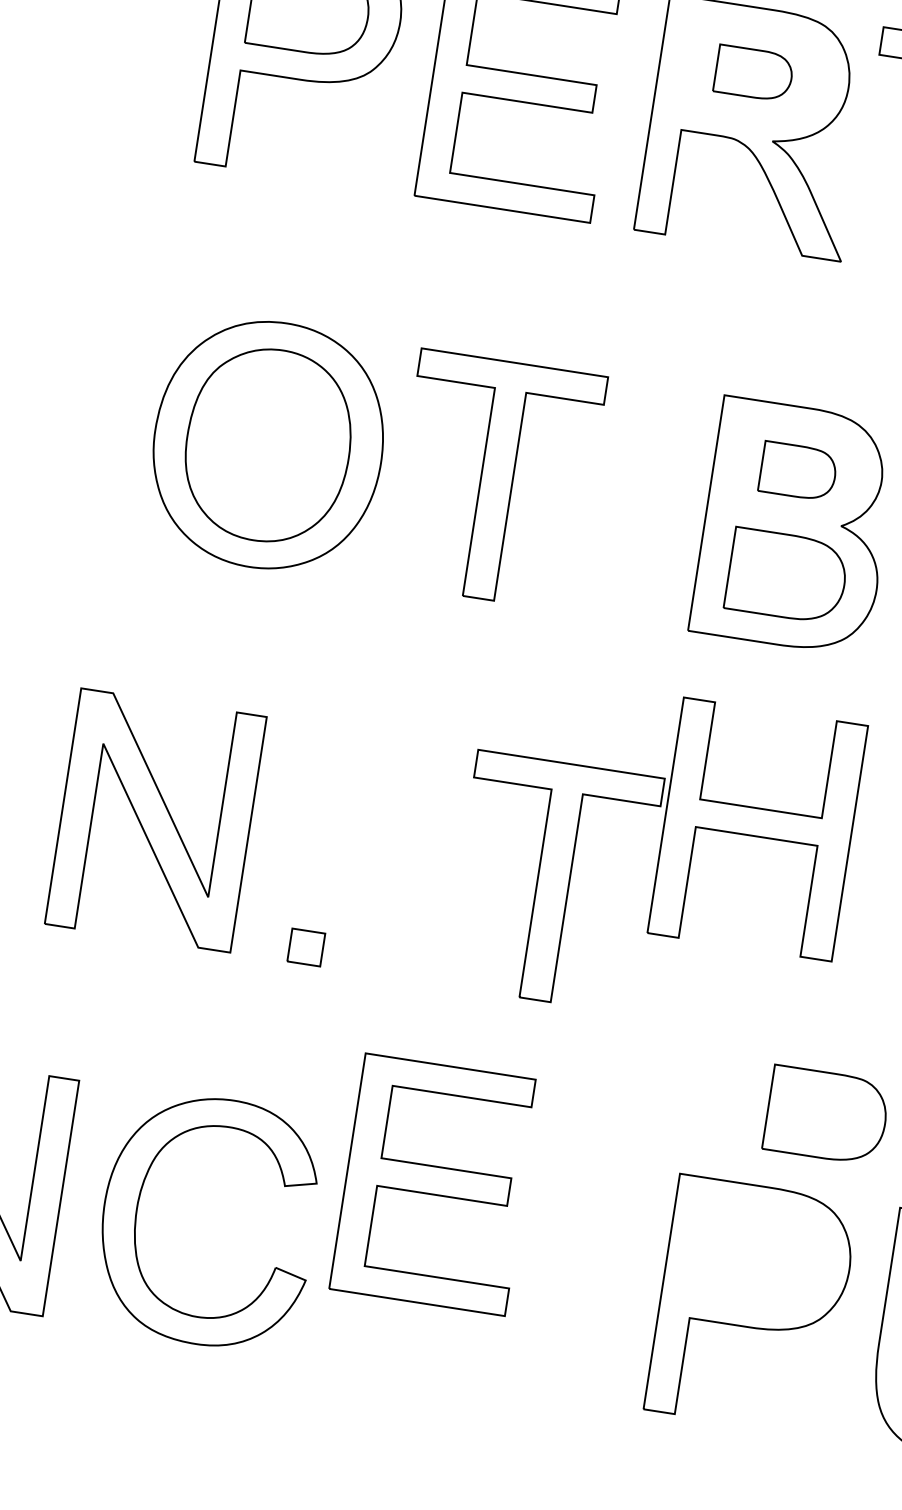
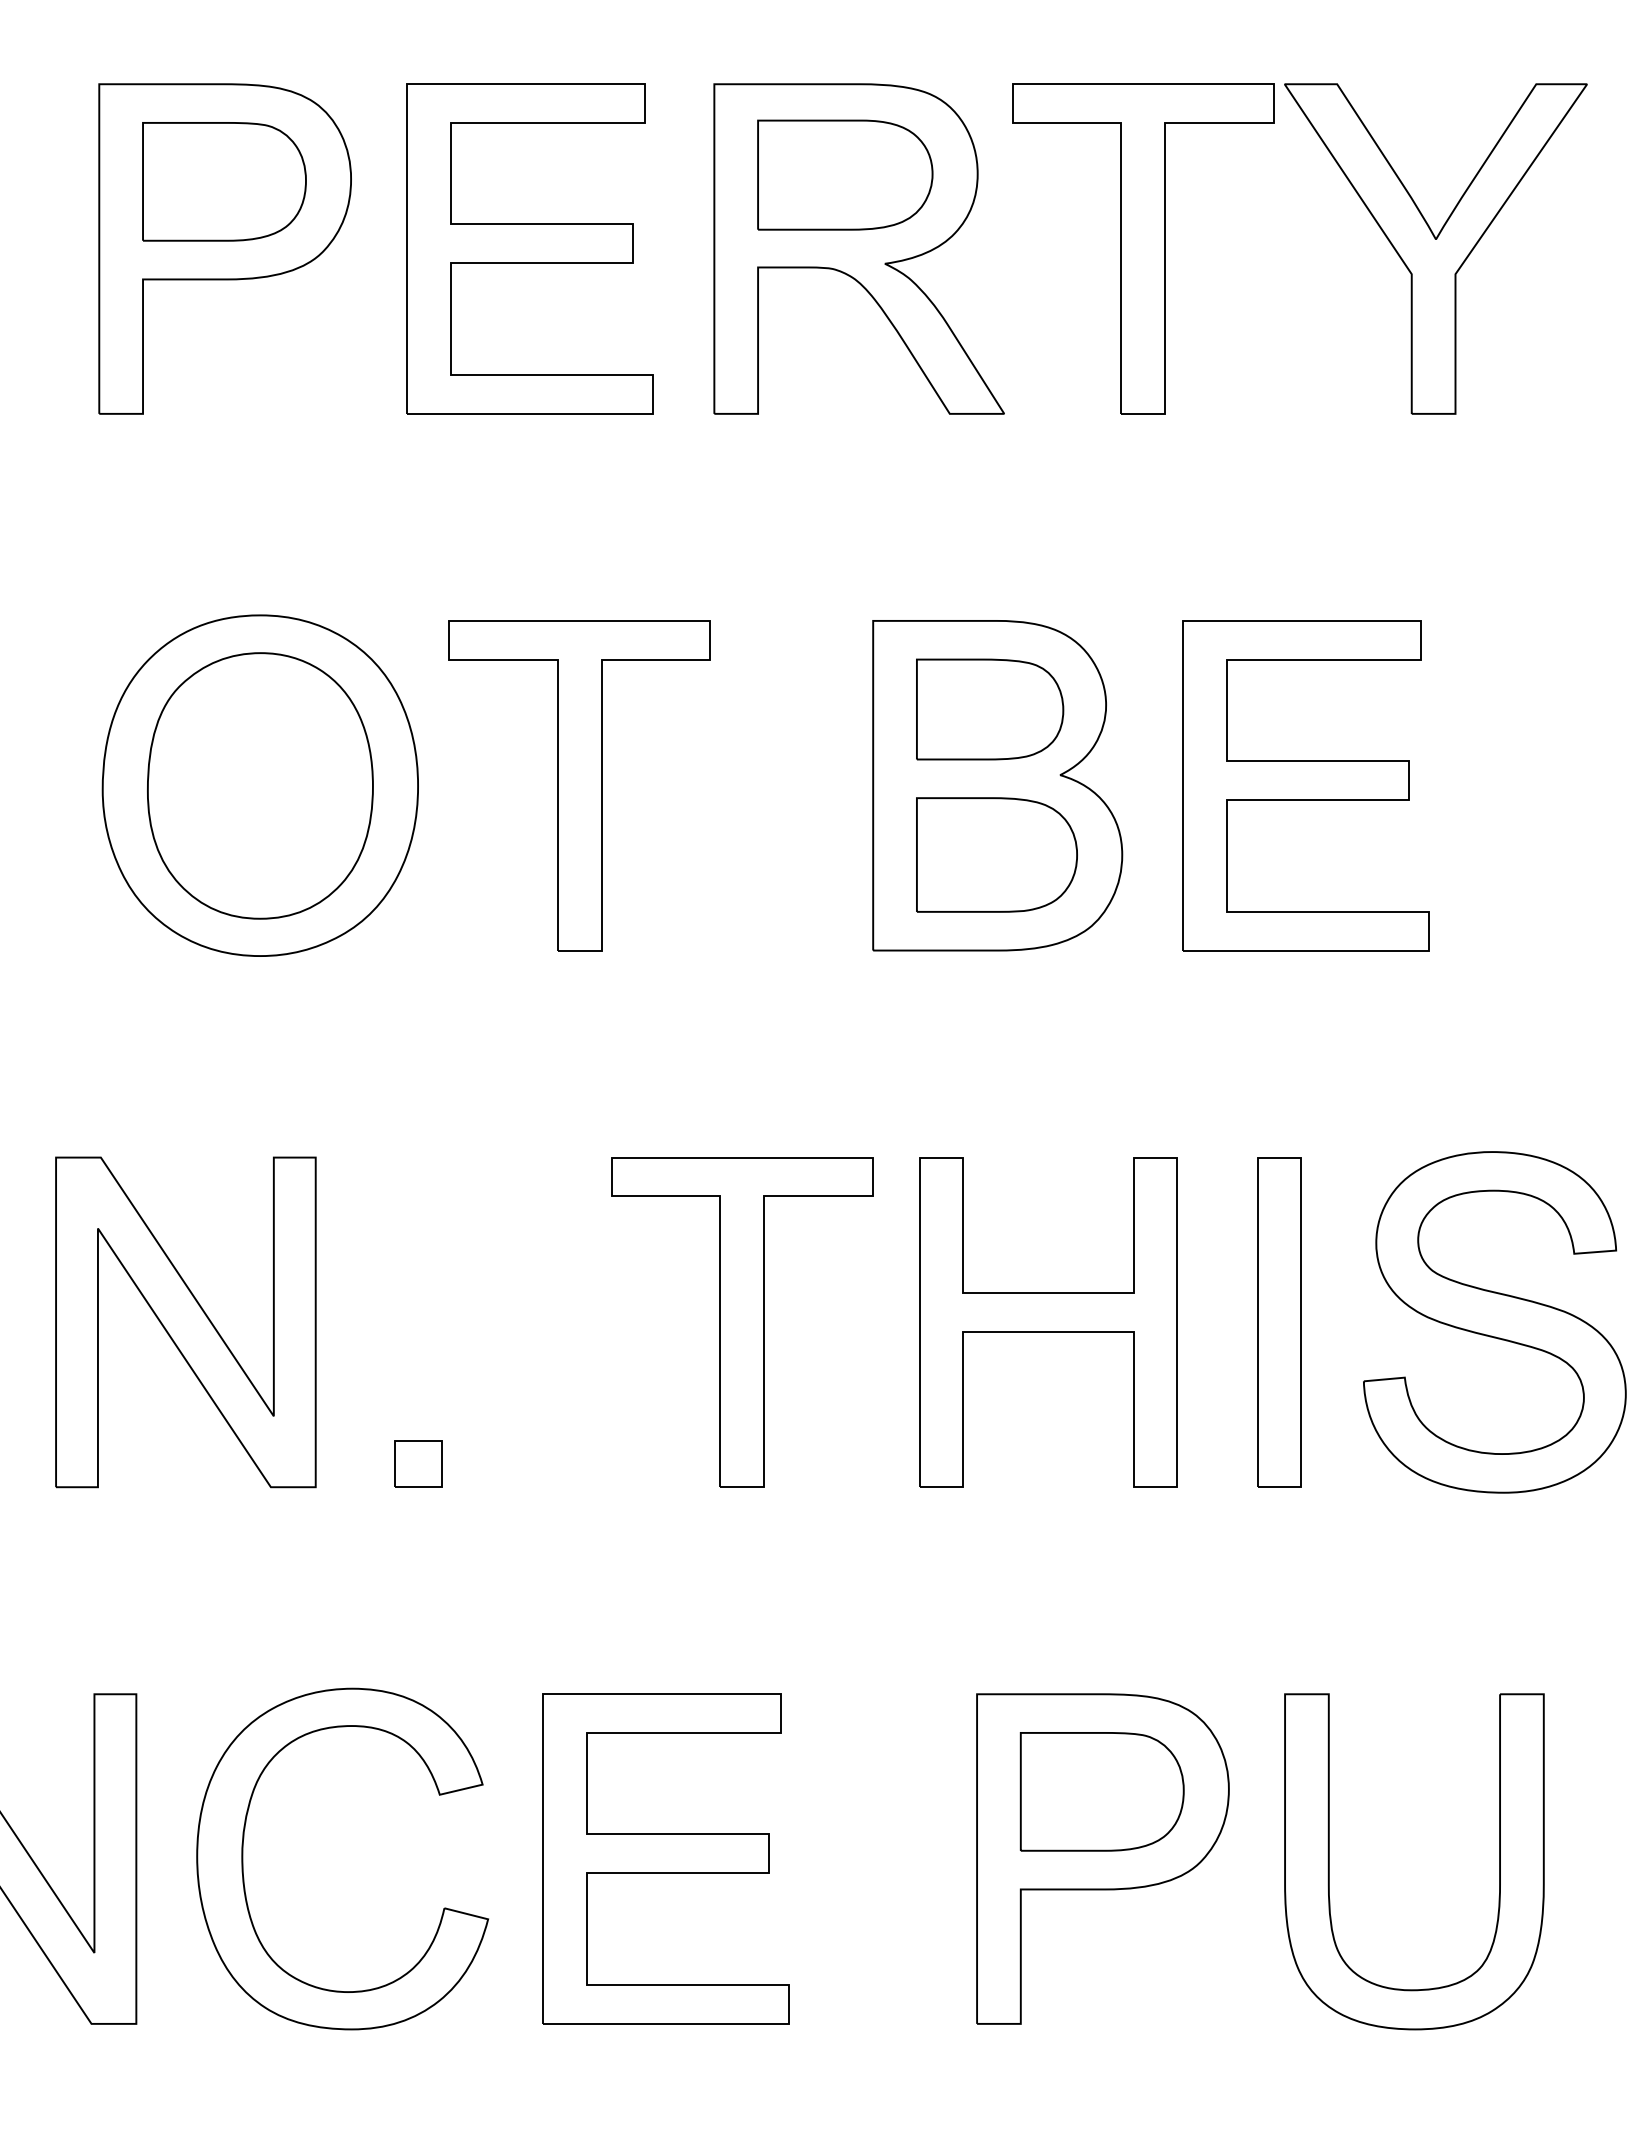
part: (754, 73) -> (845, 174), size x1.67
part: (798, 471) -> (990, 709), size x1.43
part: (757, 829) -> (1048, 1322), moved
part: (826, 1115) -> (1101, 1791), moved
part: (435, 1184) -> (665, 1858), moved

